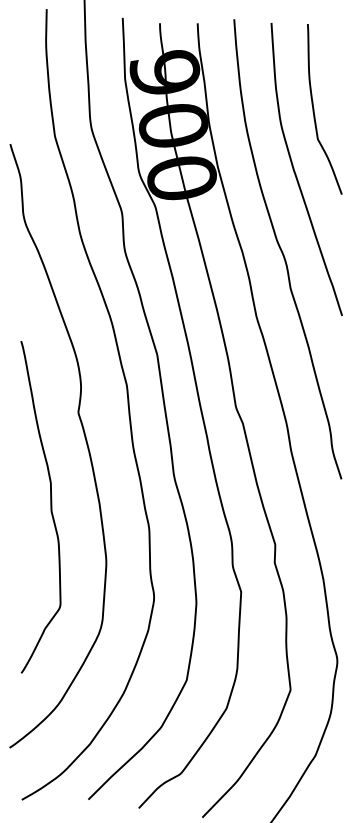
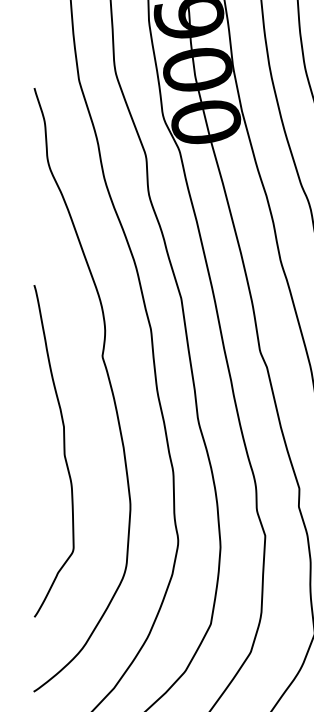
curve: (50, 507) -> (63, 451), moved

